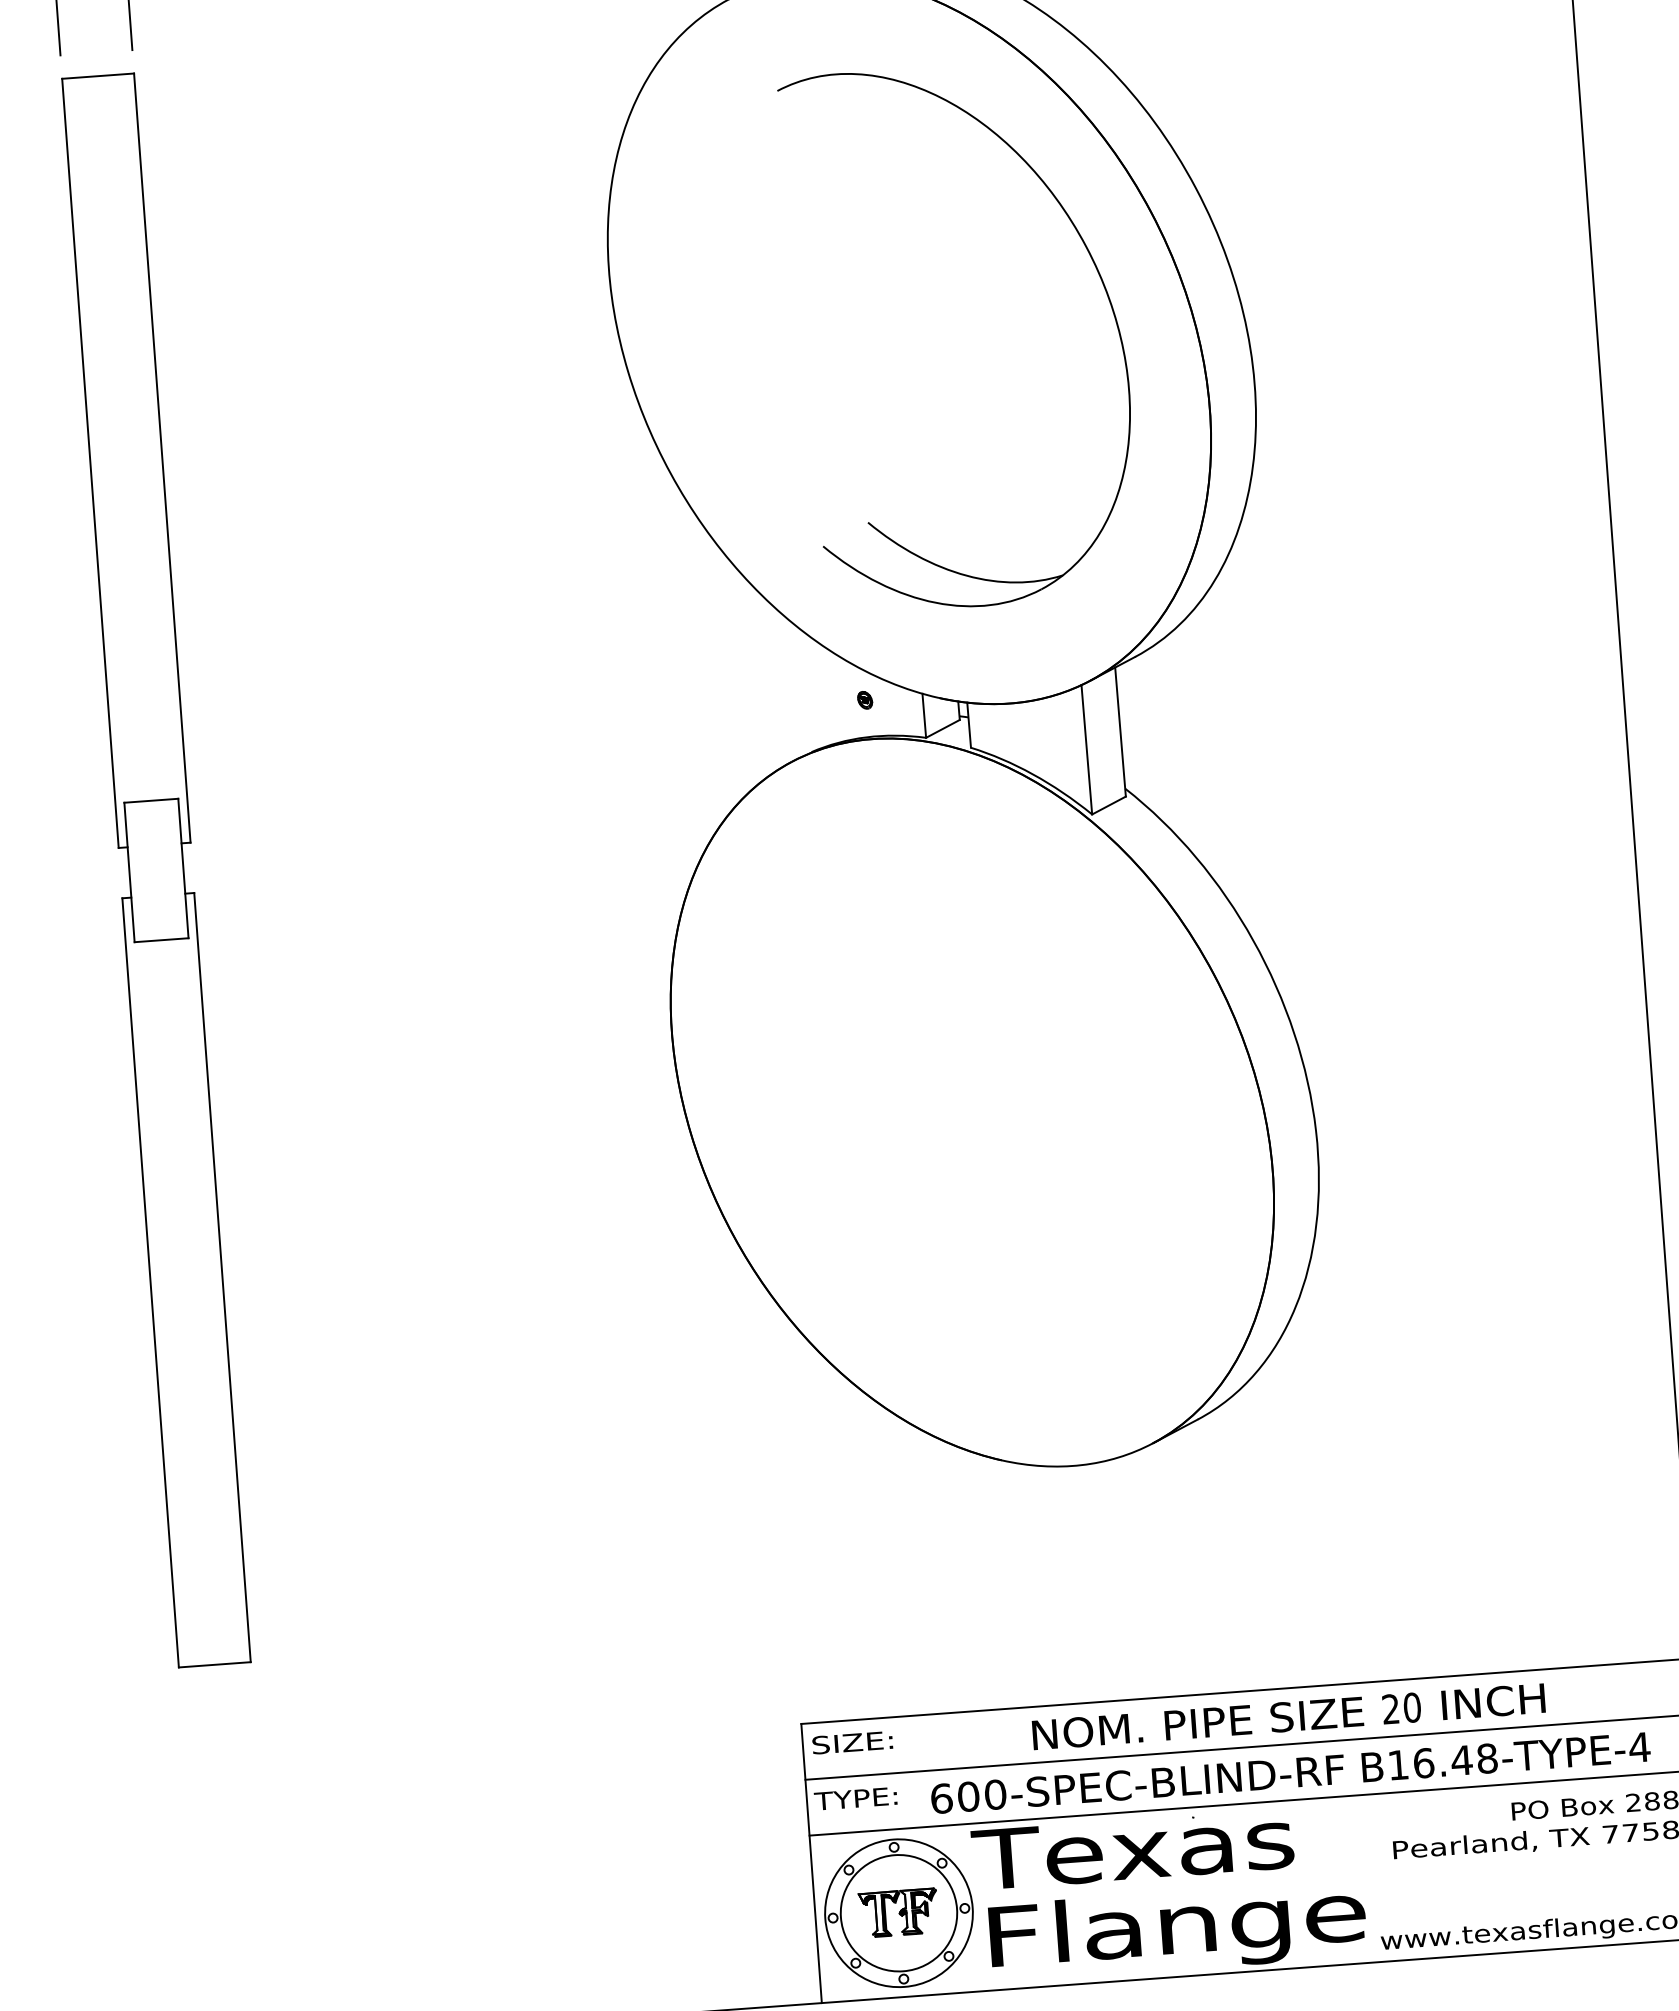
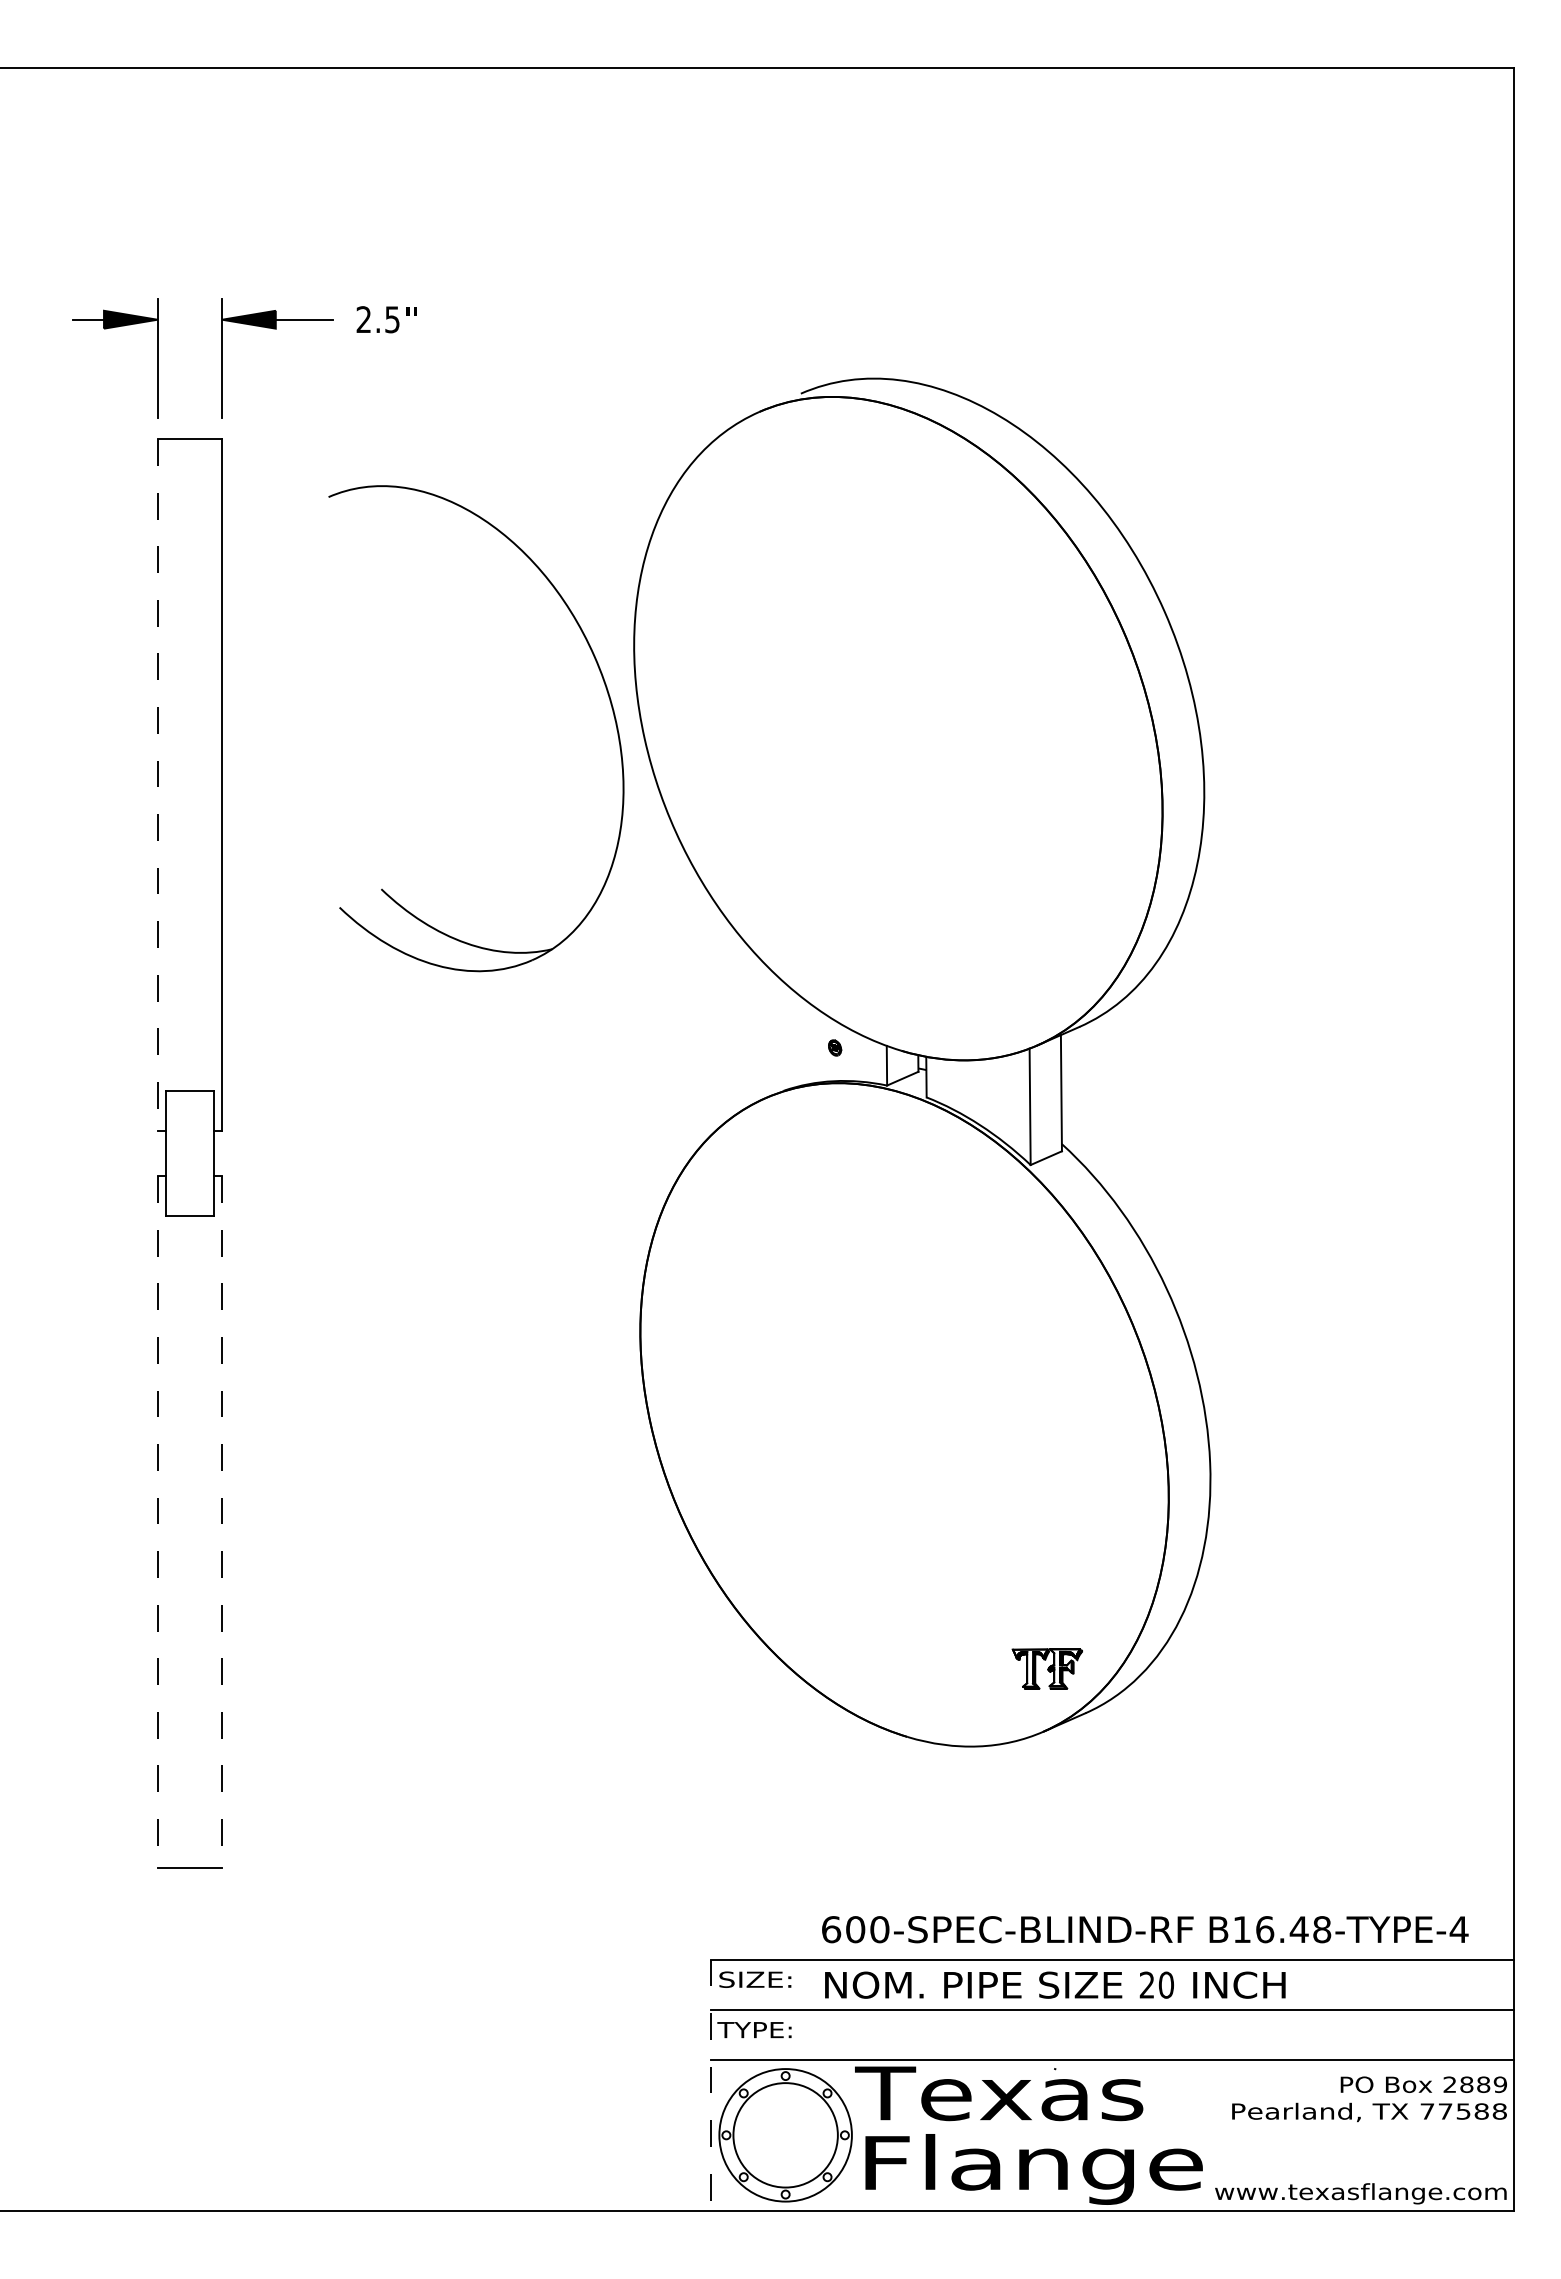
part: (1099, 277) -> (604, 685), moved
line: (90, 463) -> (157, 785), solid -> dashed
line: (222, 1277) -> (222, 1522), solid -> dashed
line: (150, 1283) -> (157, 1522), solid -> dashed
text: (1288, 1716) -> (1055, 1984), moved
text: (1290, 1772) -> (1145, 1929), moved
line: (811, 1863) -> (710, 2085), solid -> dashed
part: (897, 1912) -> (1046, 1668), moved

